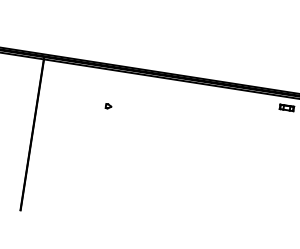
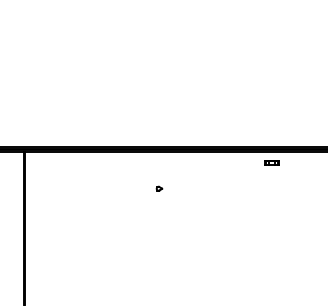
part: (108, 106) -> (159, 188), moved

